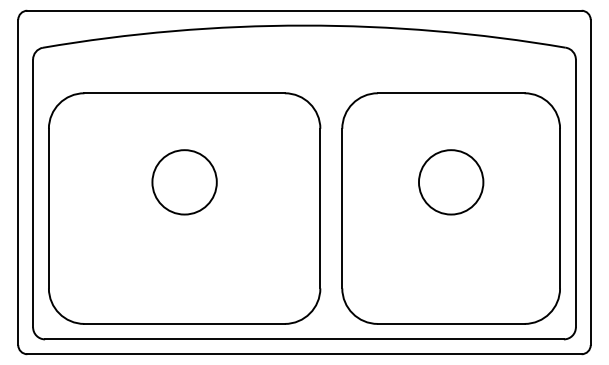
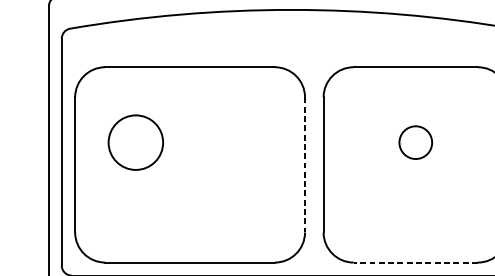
circle: (184, 182) -> (135, 142), moved
circle: (450, 182) -> (415, 142), size x0.6
line: (320, 208) -> (305, 164), solid -> dashed
line: (450, 323) -> (415, 262), solid -> dashed

